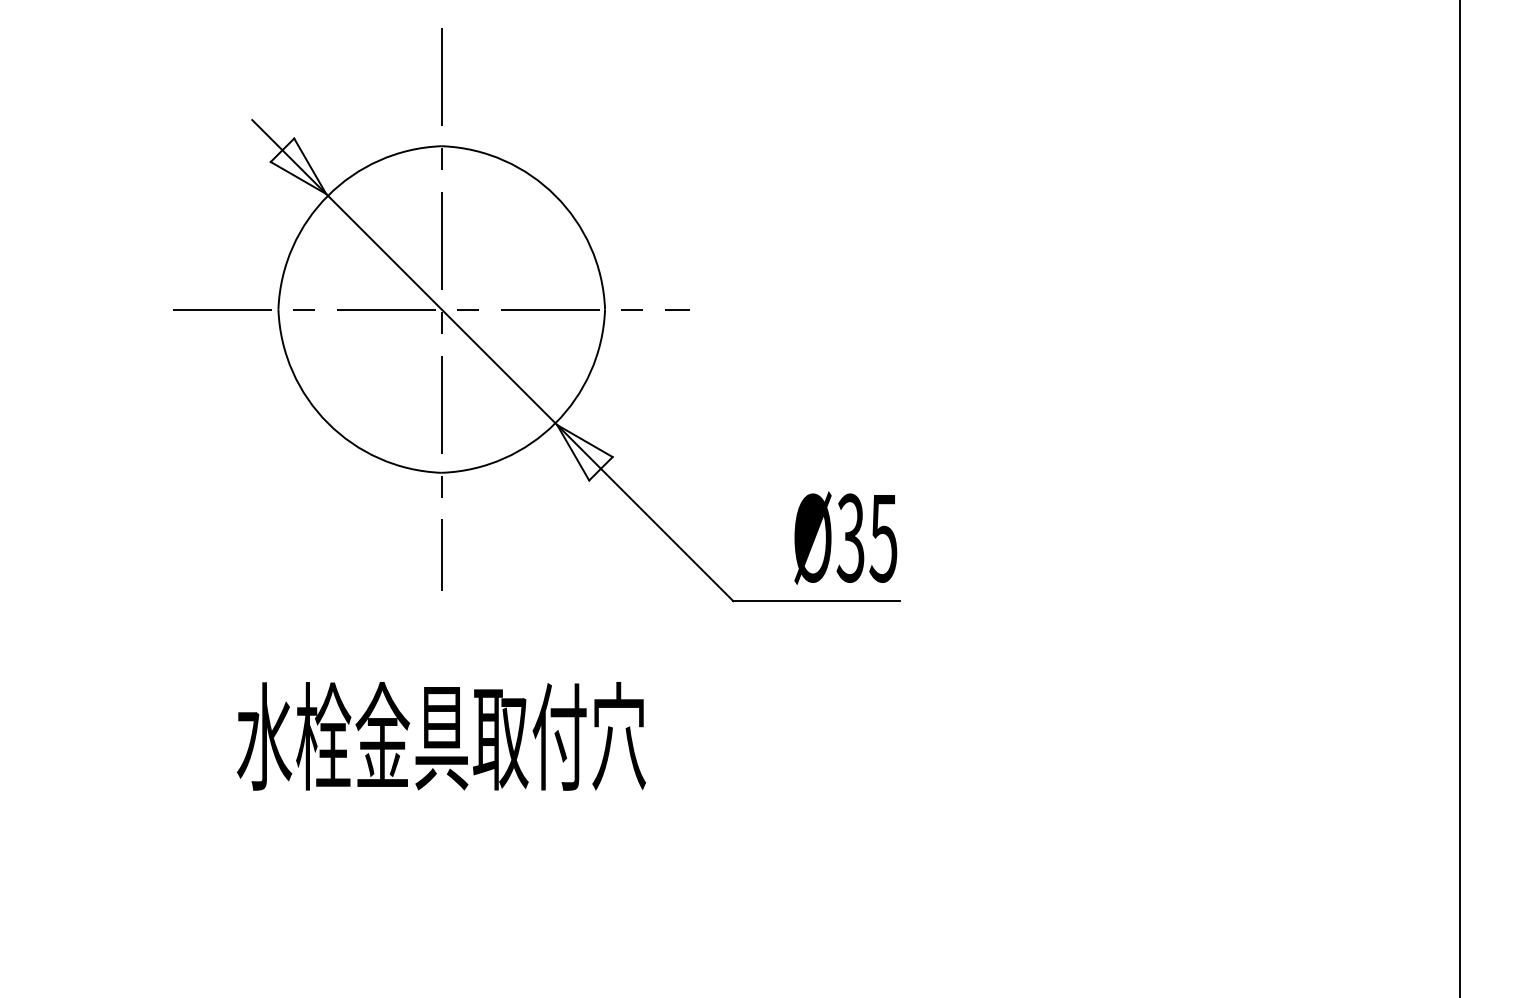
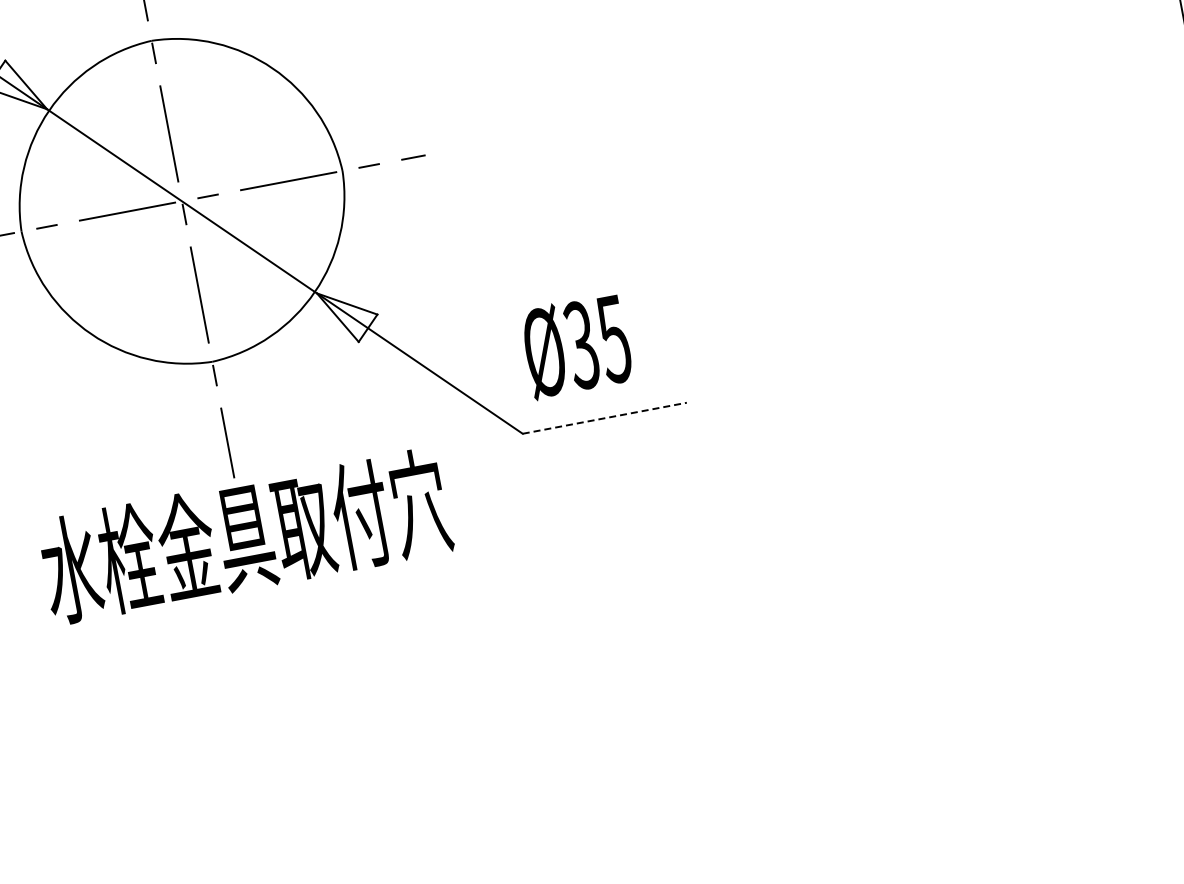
text: (845, 537) -> (576, 345), moved
line: (816, 601) -> (604, 418), solid -> dashed
text: (441, 736) -> (245, 536), moved

